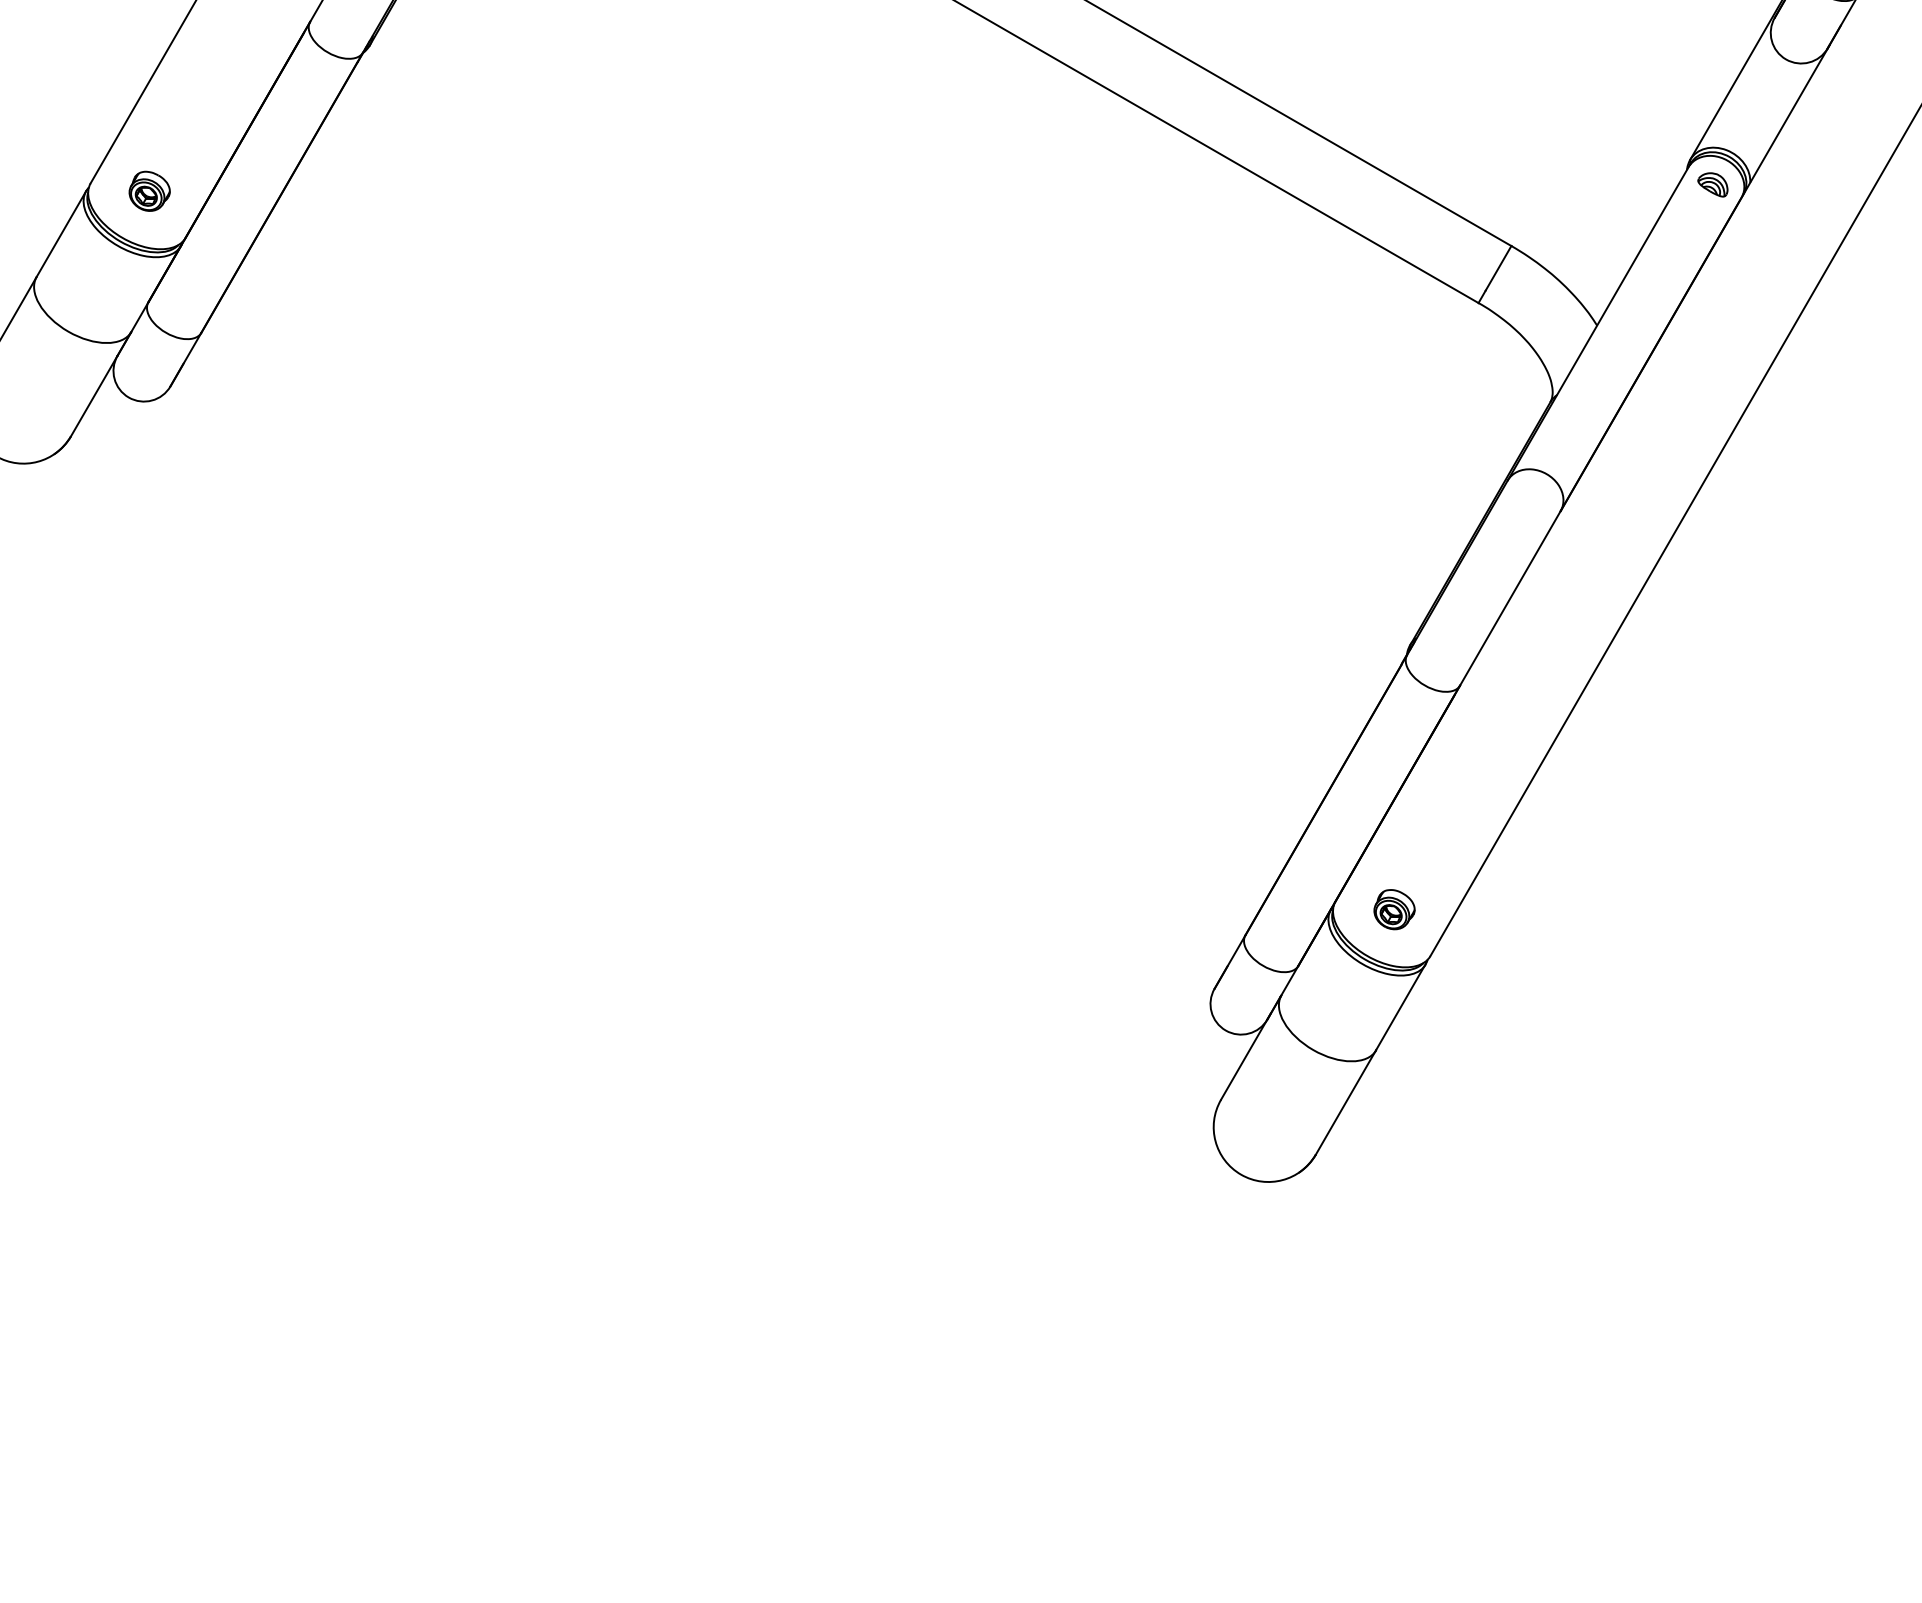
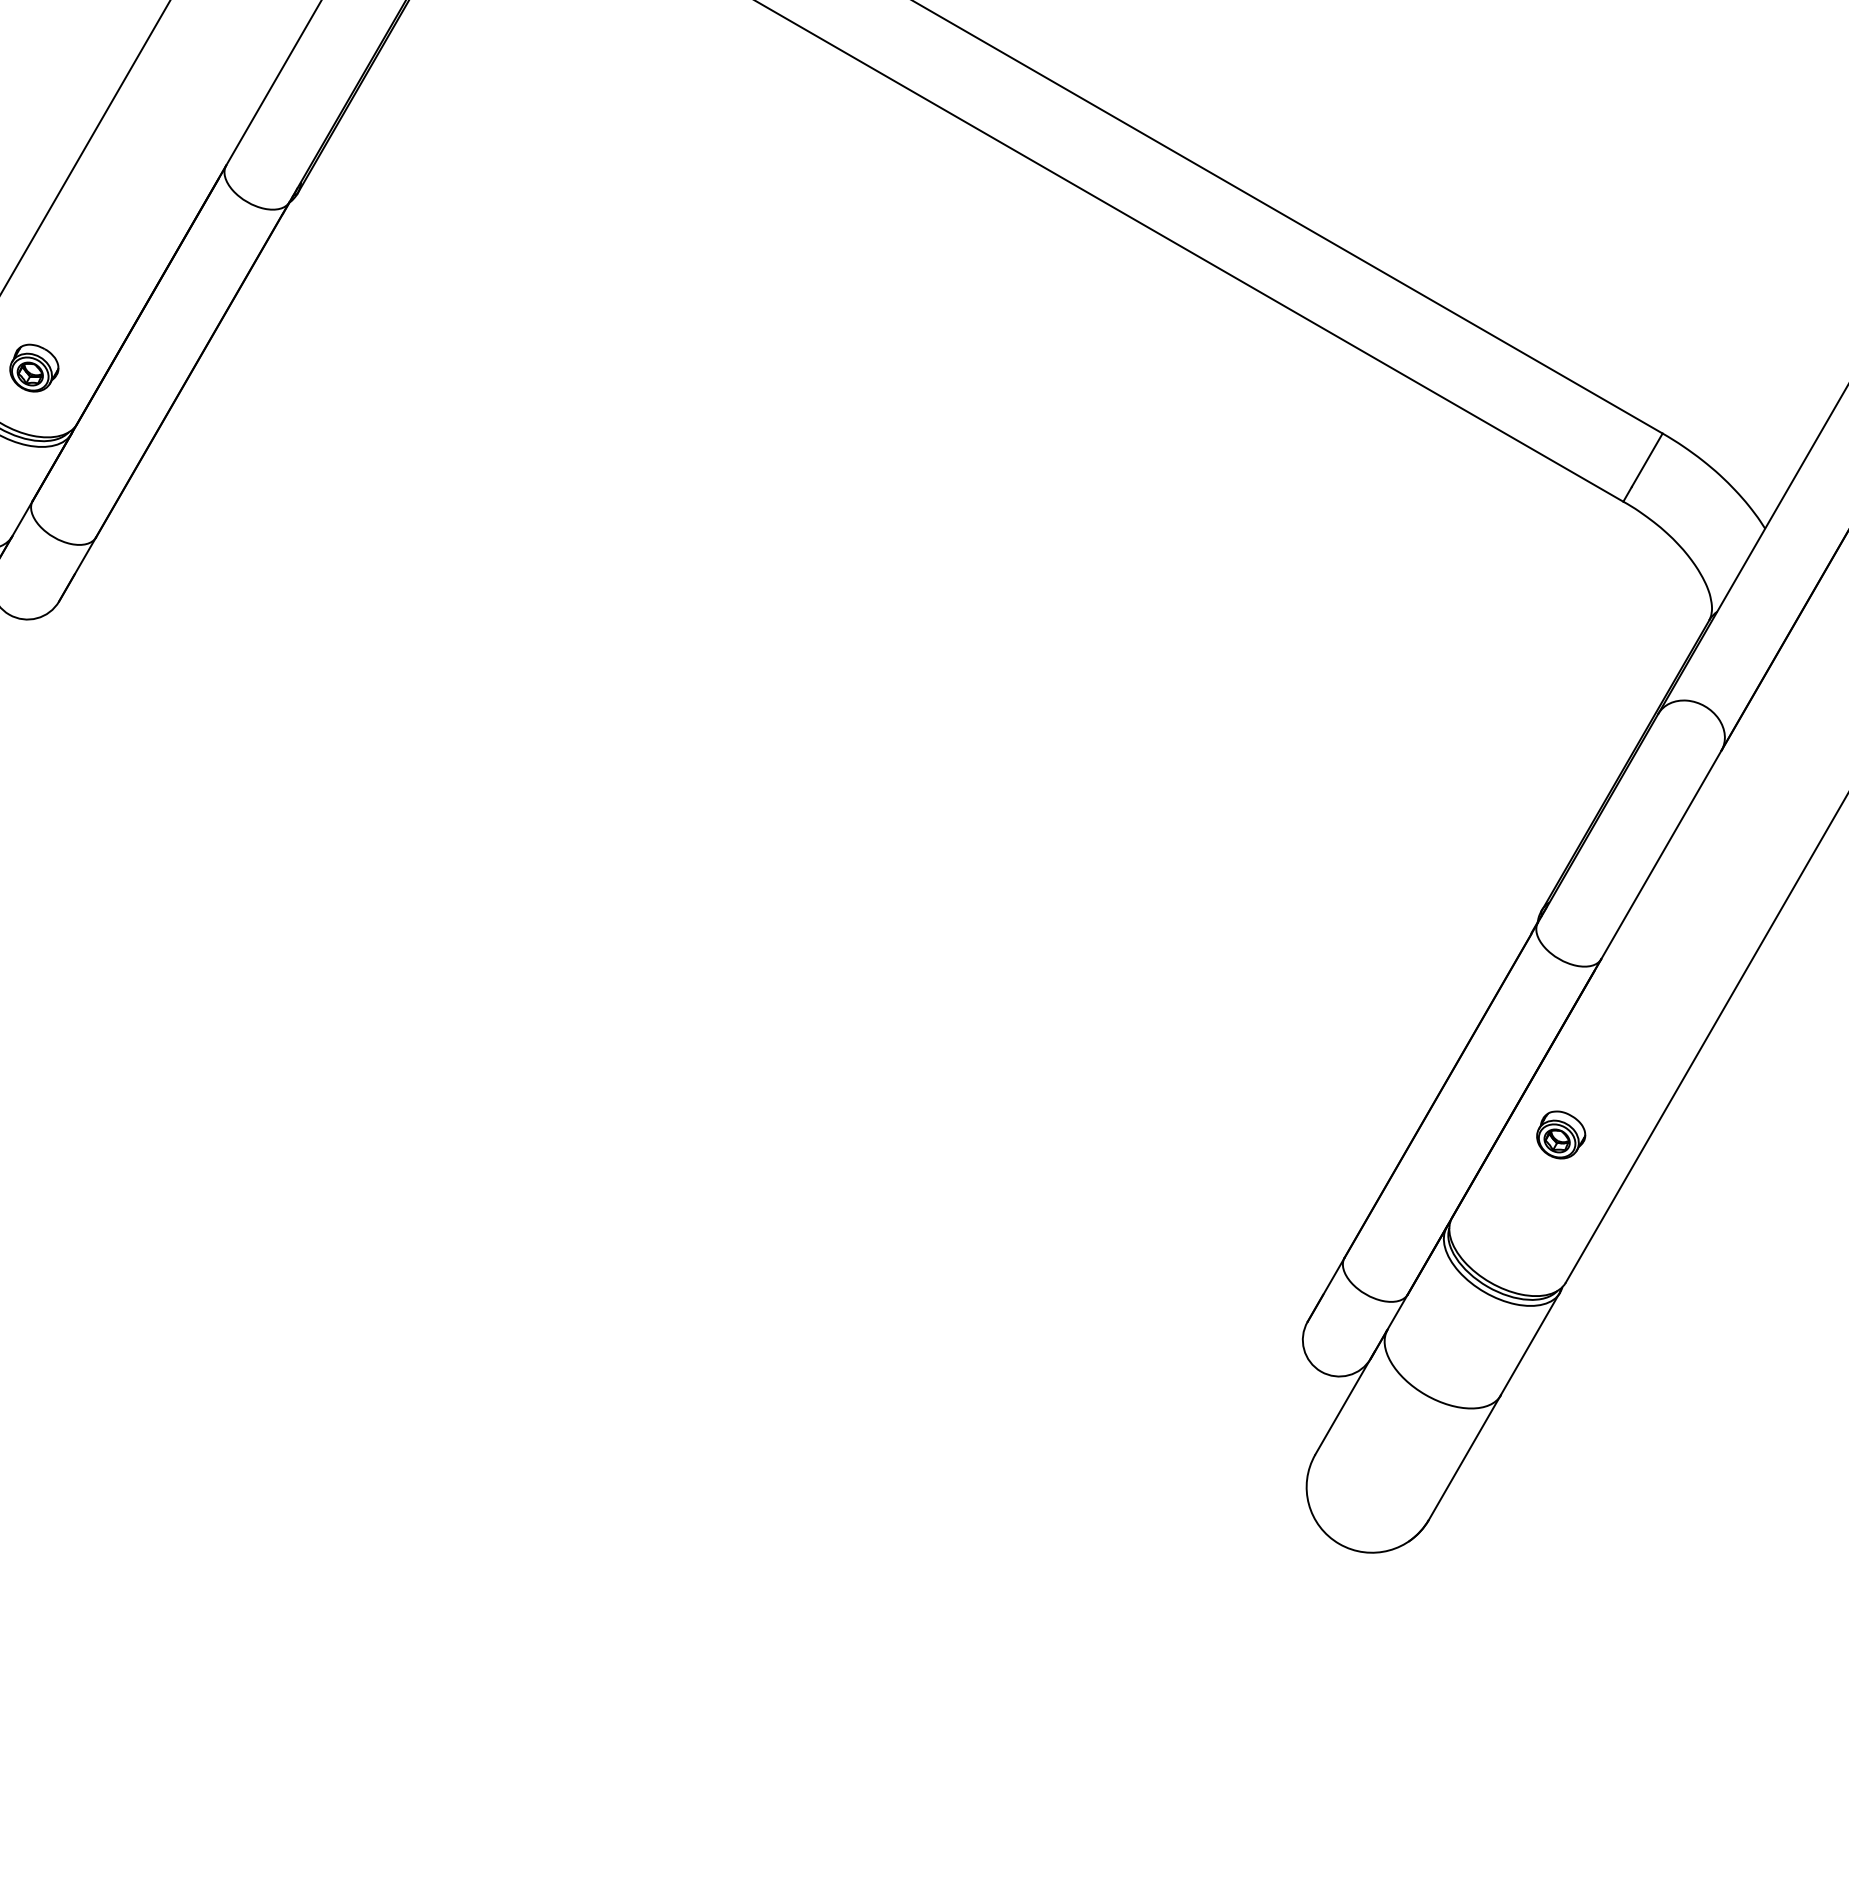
part: (1394, 909) -> (1561, 1134), moved

